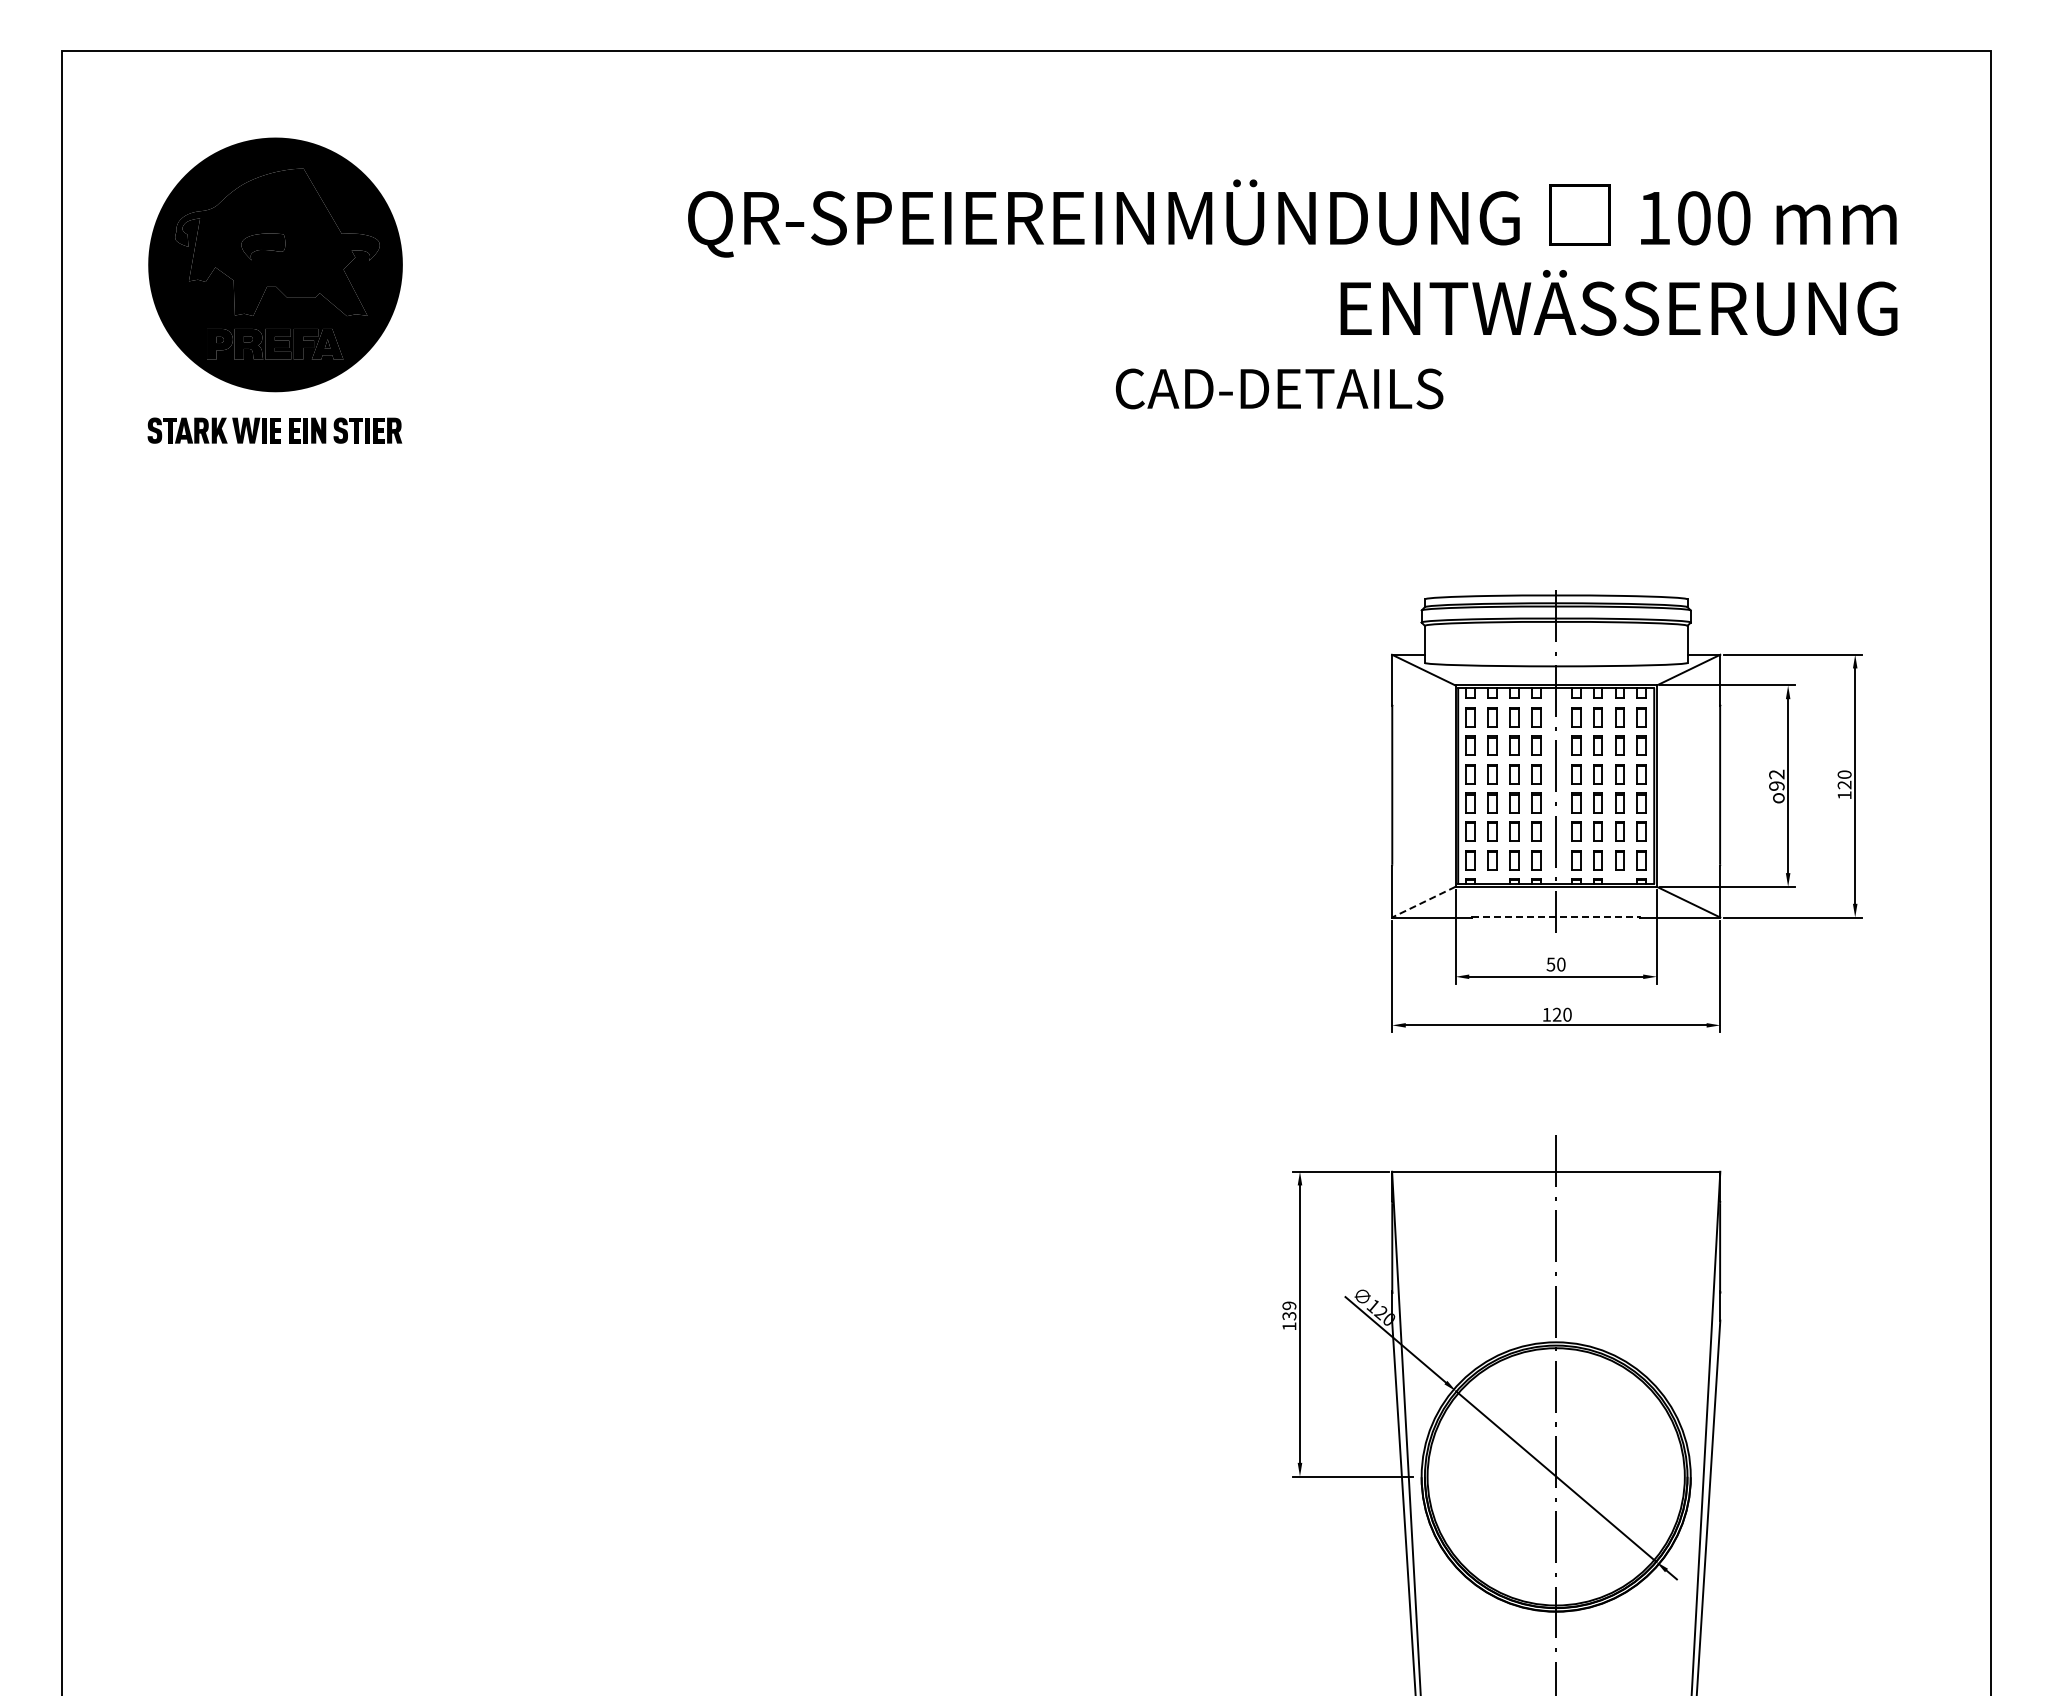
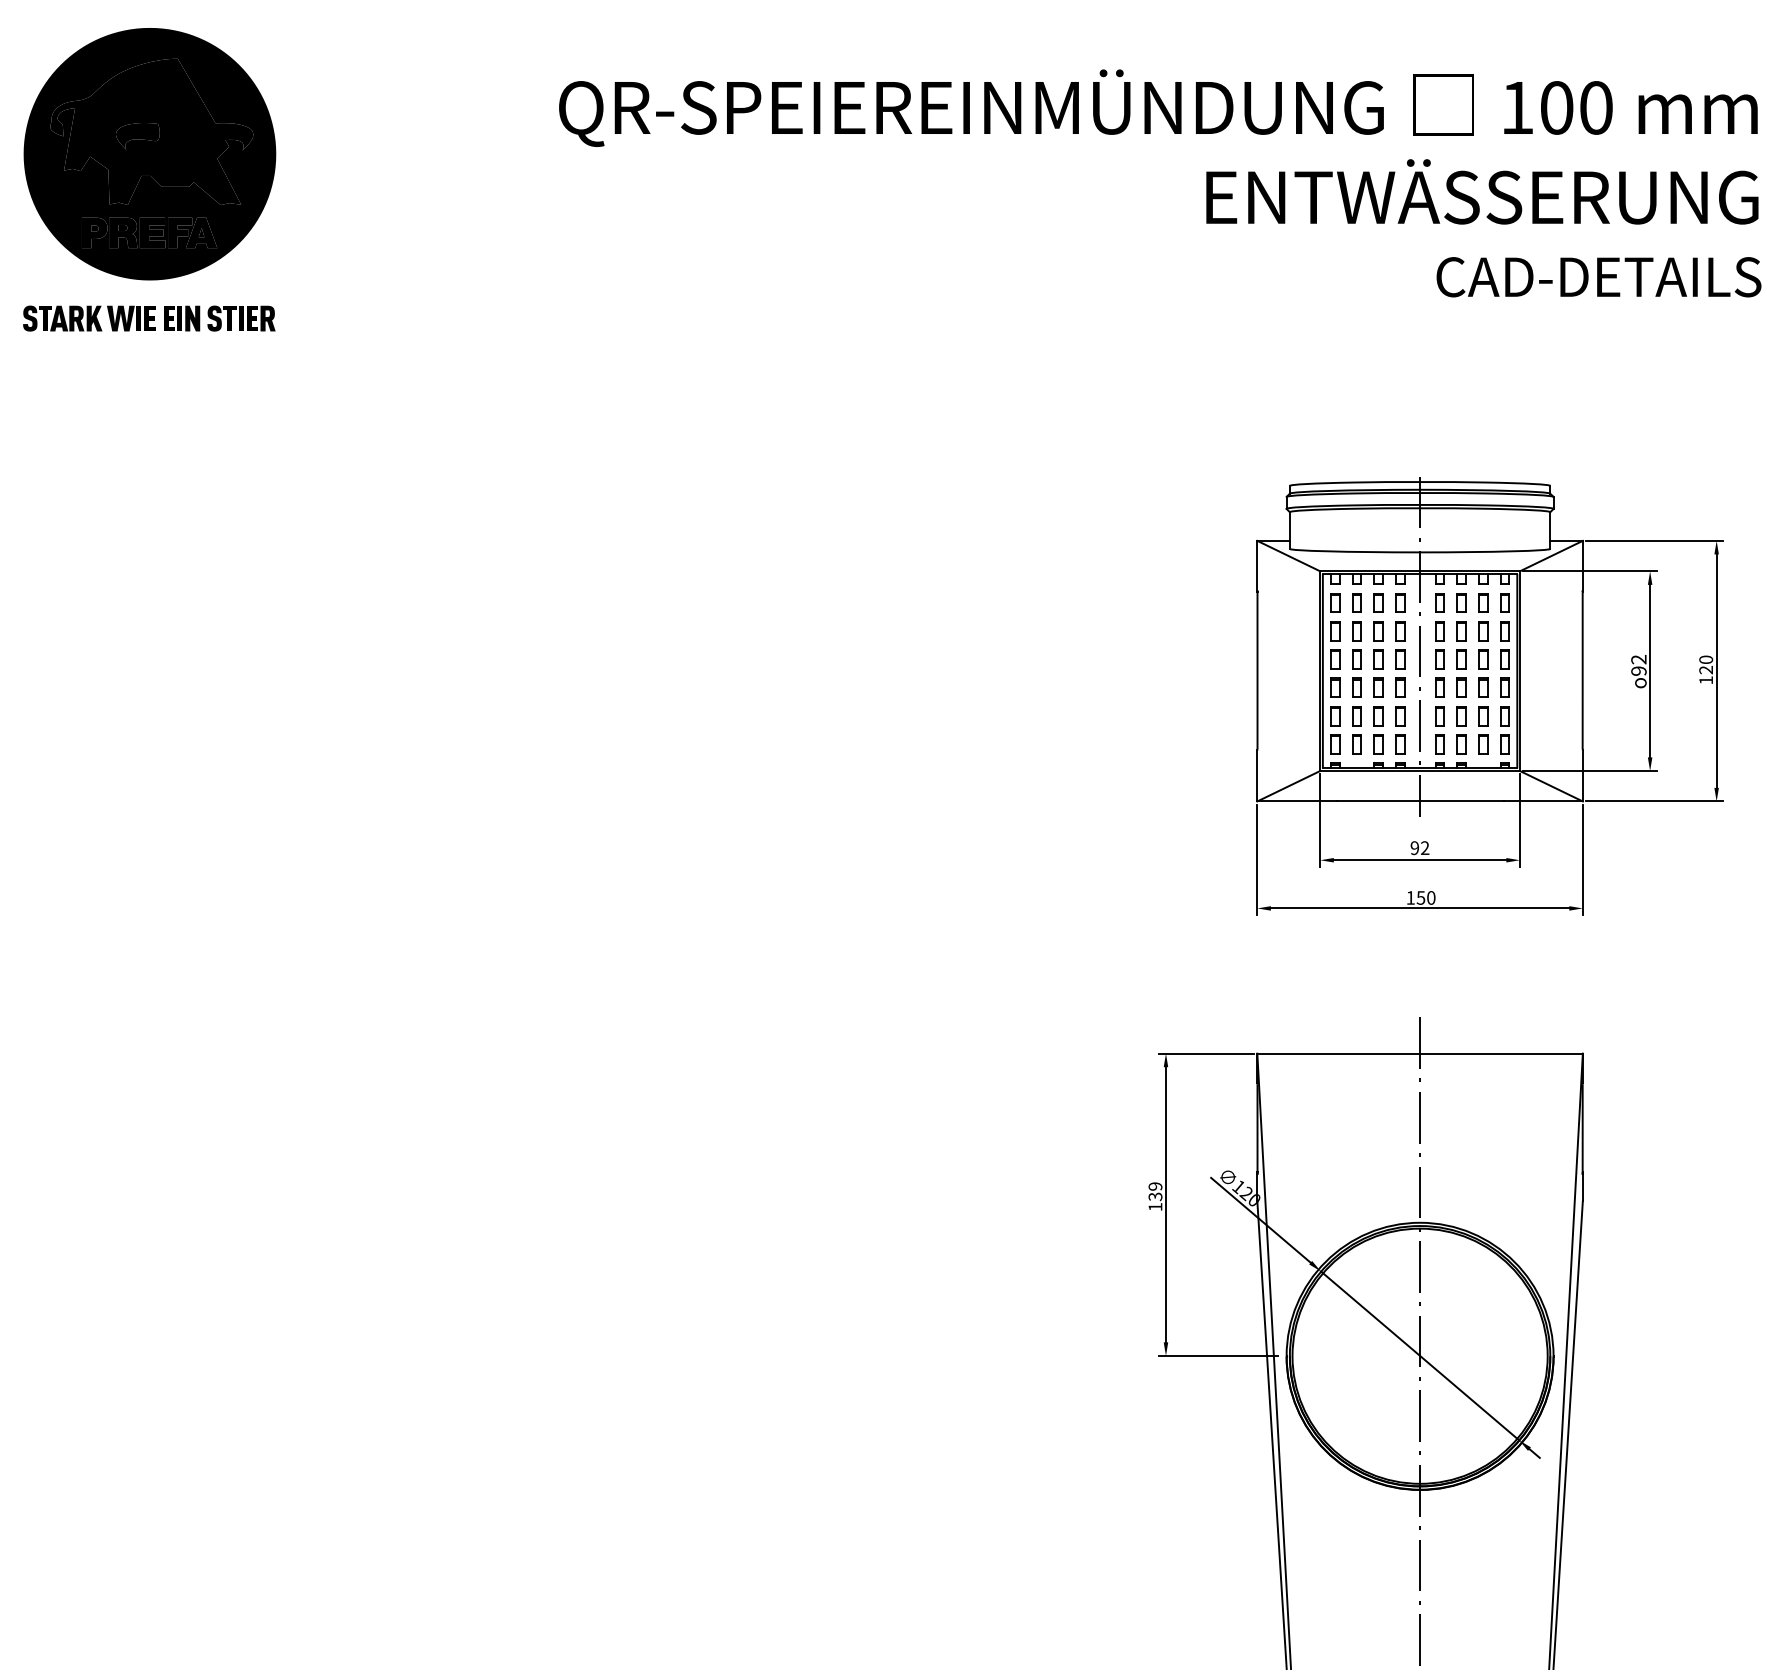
text: (1279, 388) -> (1598, 276), moved
line: (1423, 902) -> (1288, 786), dashed -> solid
line: (1556, 917) -> (1420, 801), dashed -> solid
text: (1555, 964) -> (1419, 848), 50 -> 92
text: (1557, 1014) -> (1421, 897), 120 -> 150

